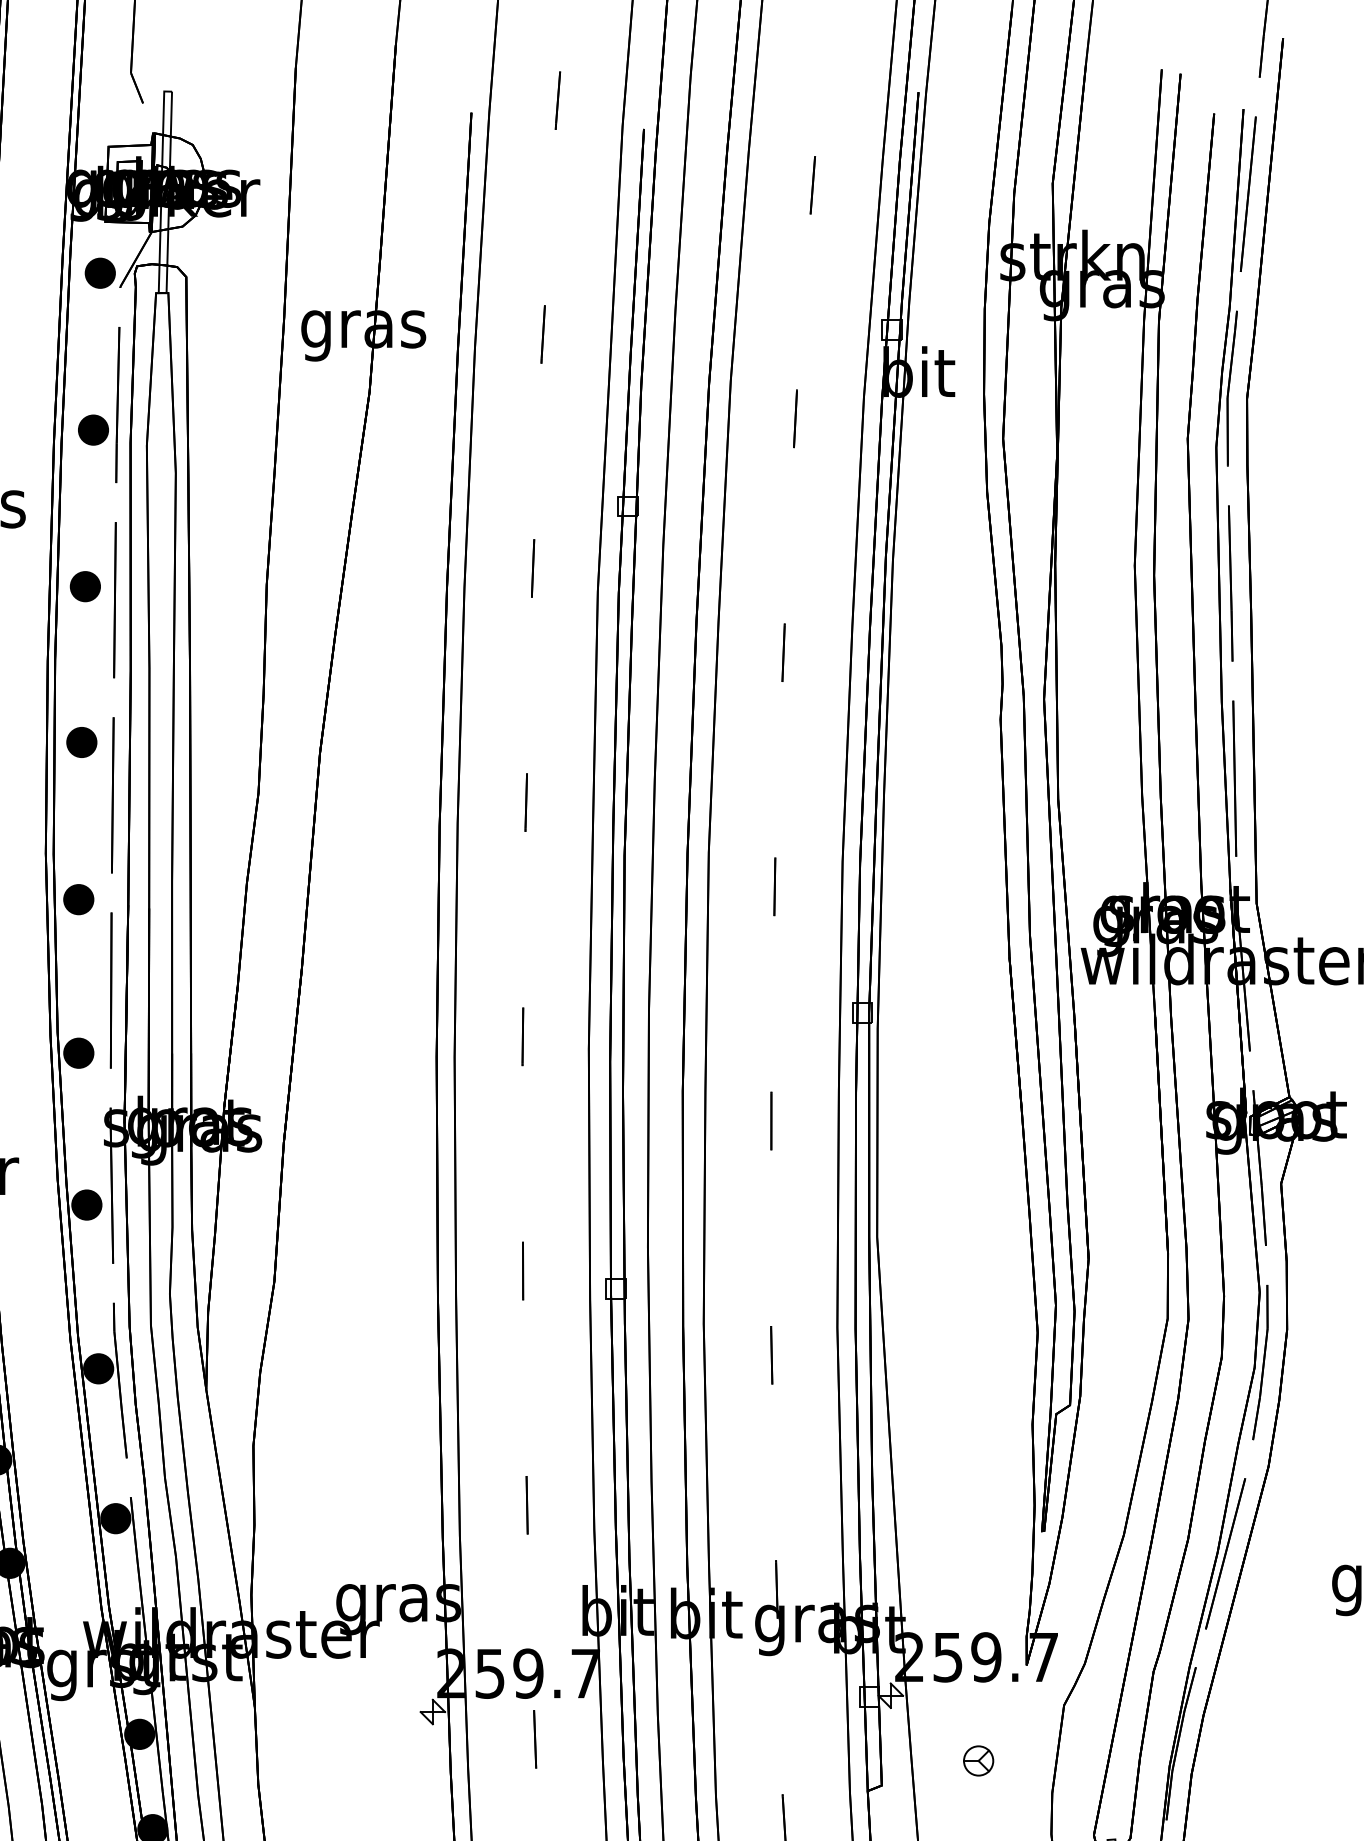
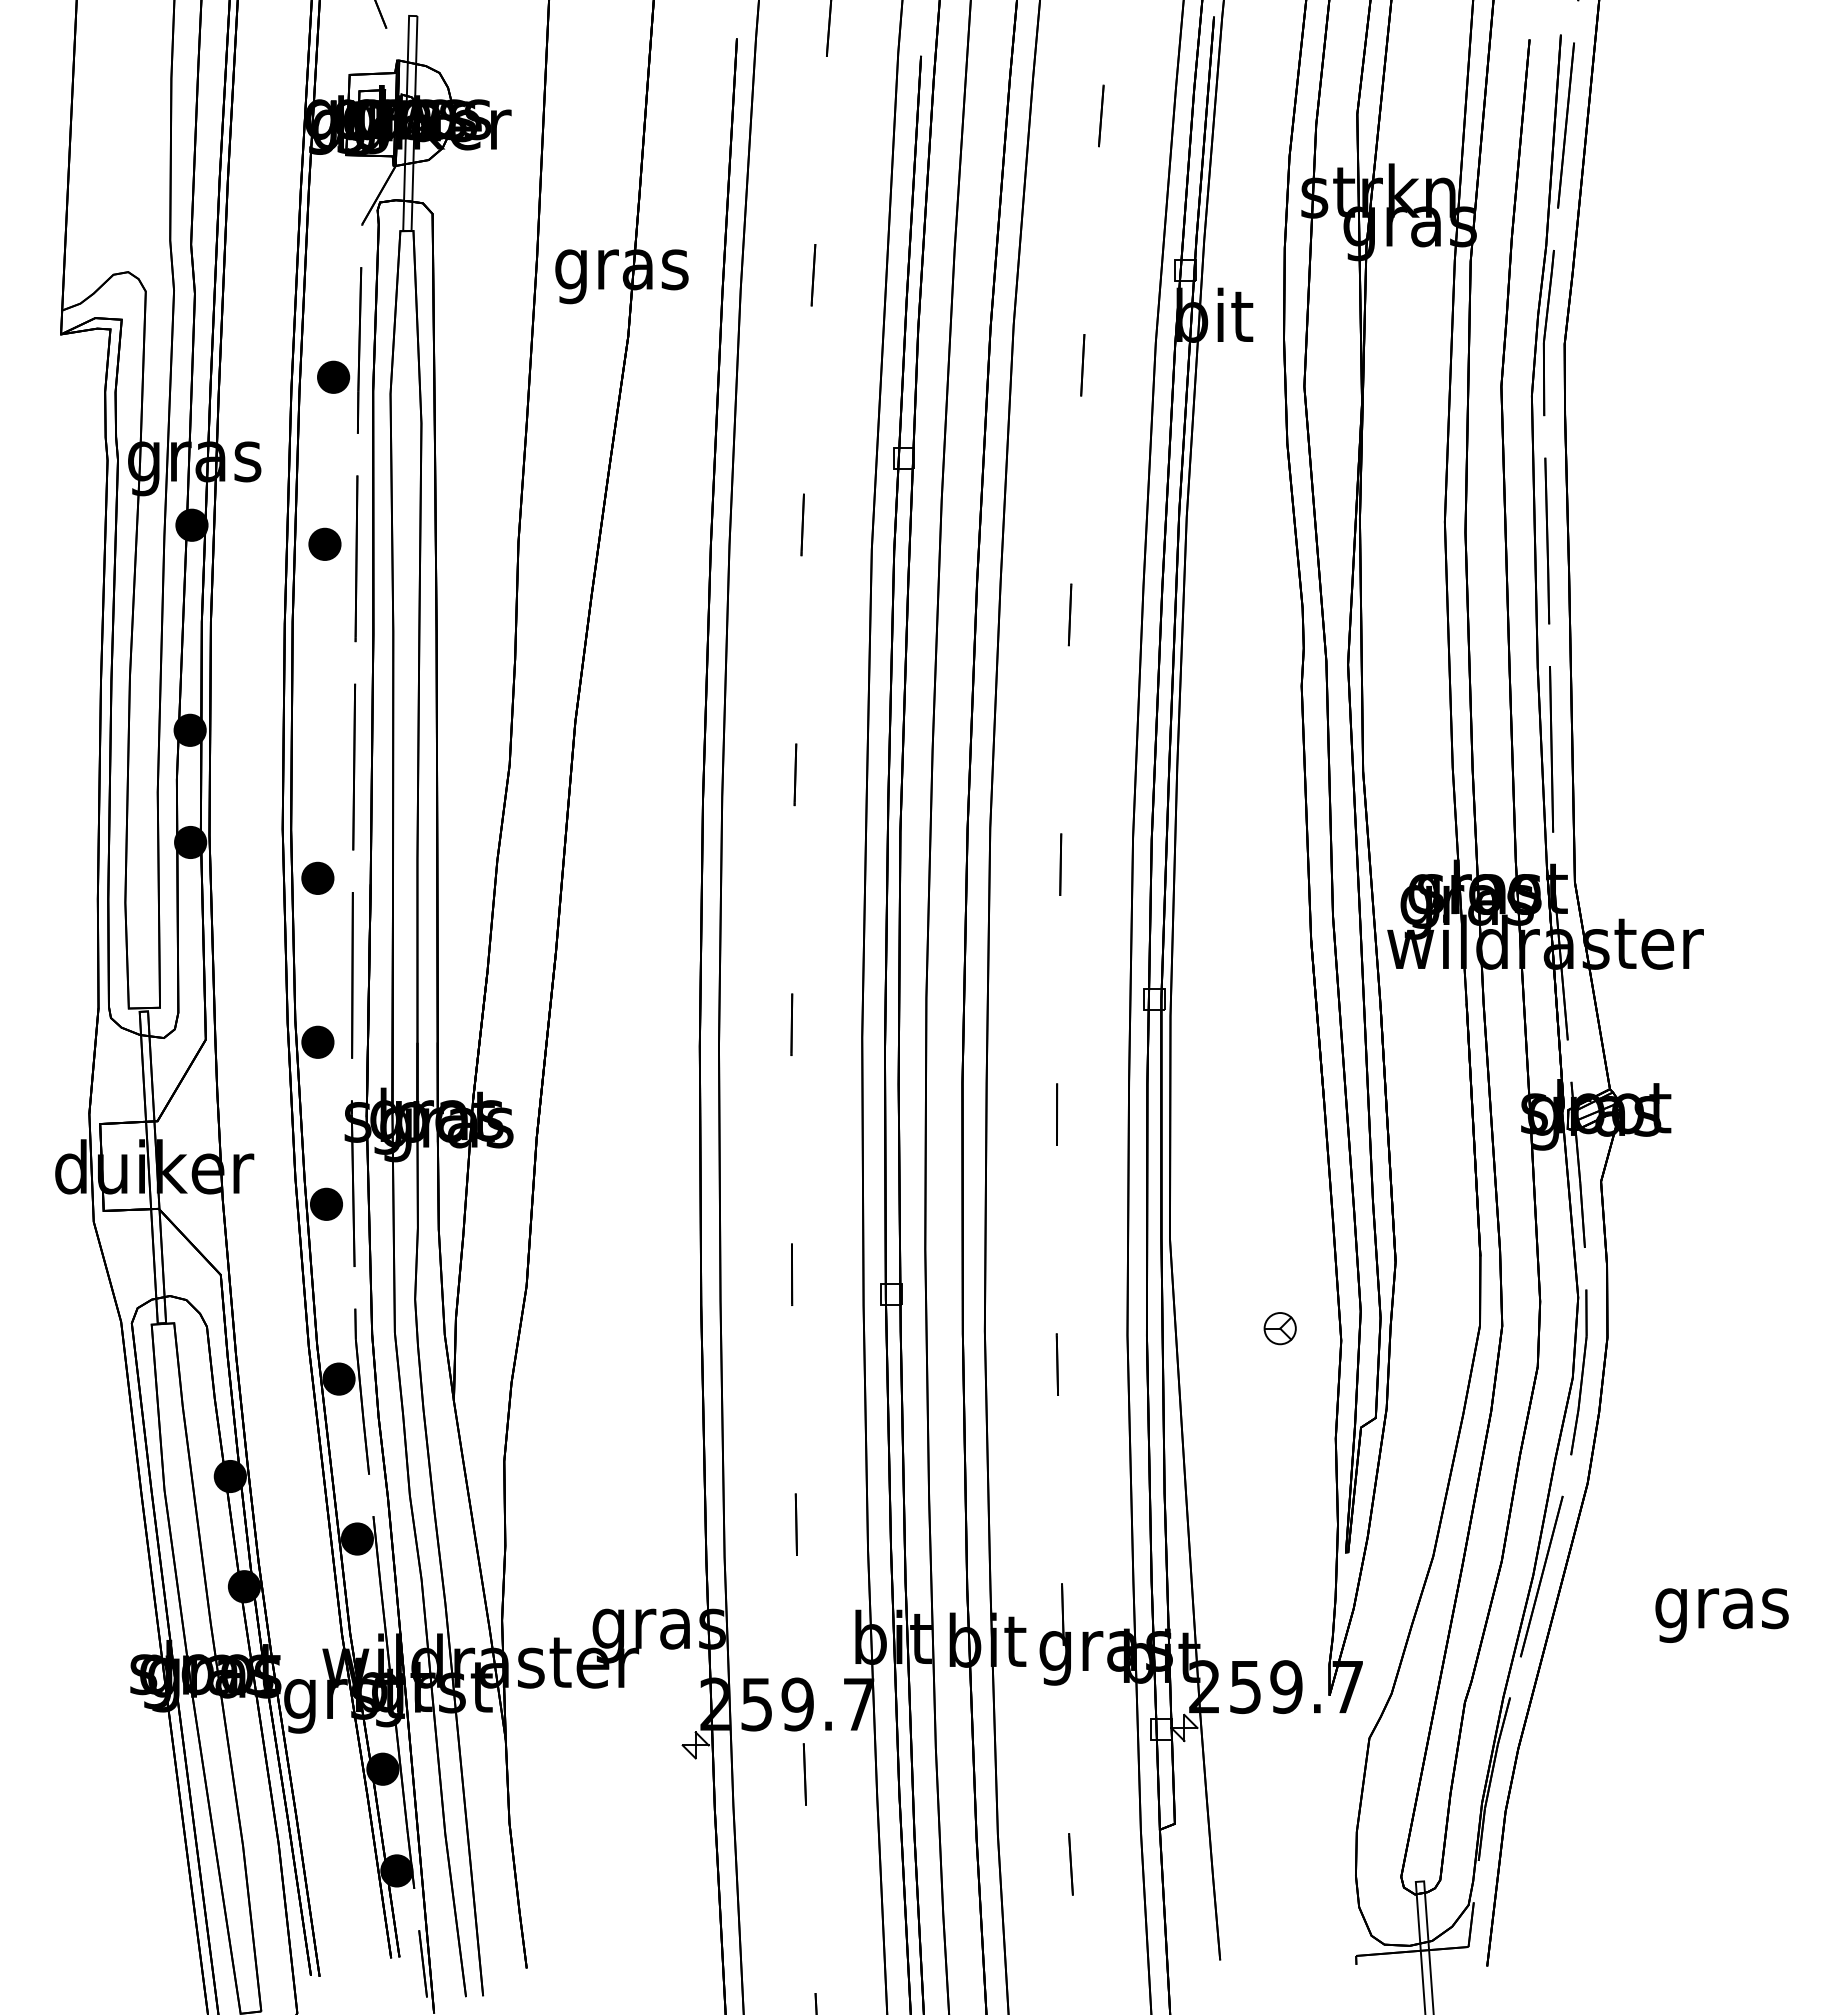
part: (99, 272) -> (340, 209), removed
part: (81, 742) -> (320, 710), removed
part: (977, 1760) -> (1279, 1328), moved

